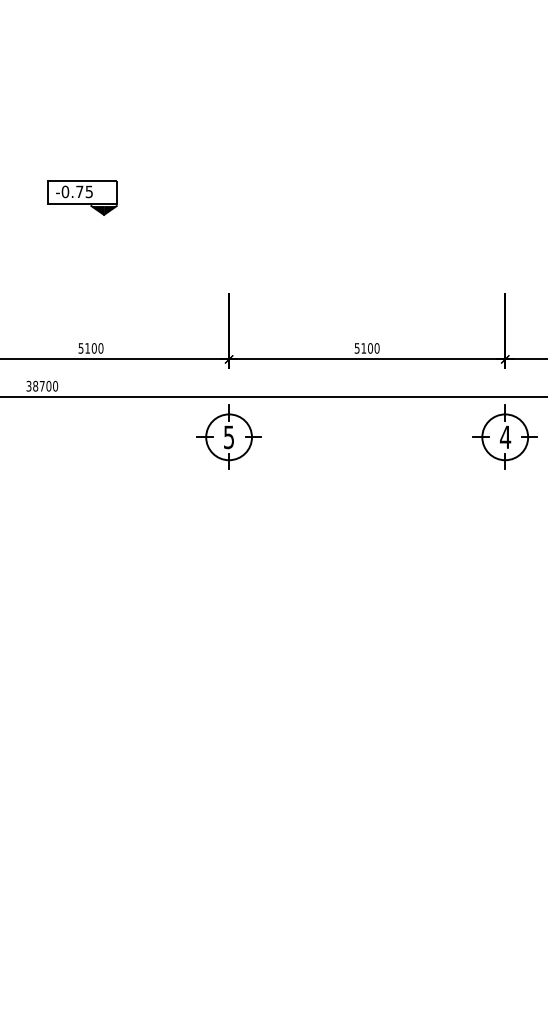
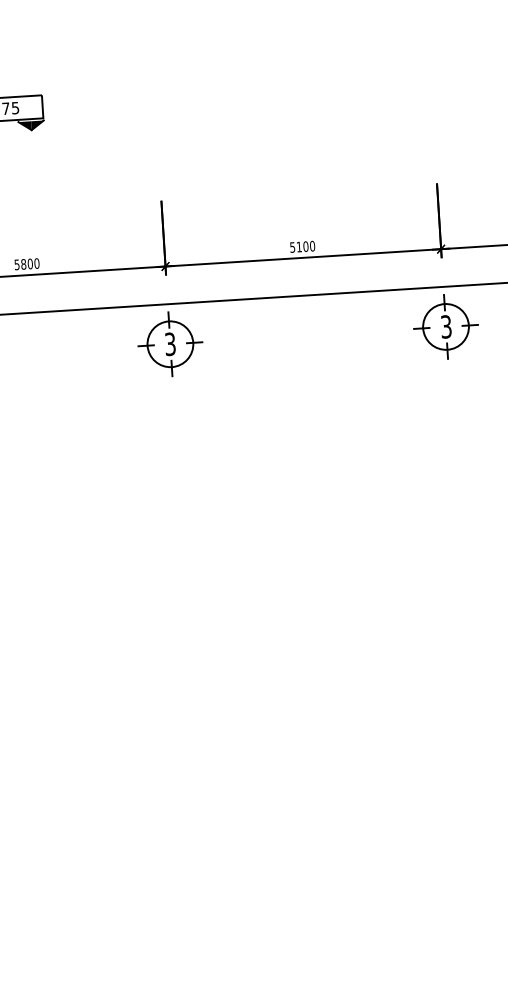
text: (87, 348) -> (23, 264), 5100 -> 5800
text: (229, 436) -> (170, 343), 5 -> 3
text: (505, 437) -> (446, 327), 4 -> 3

